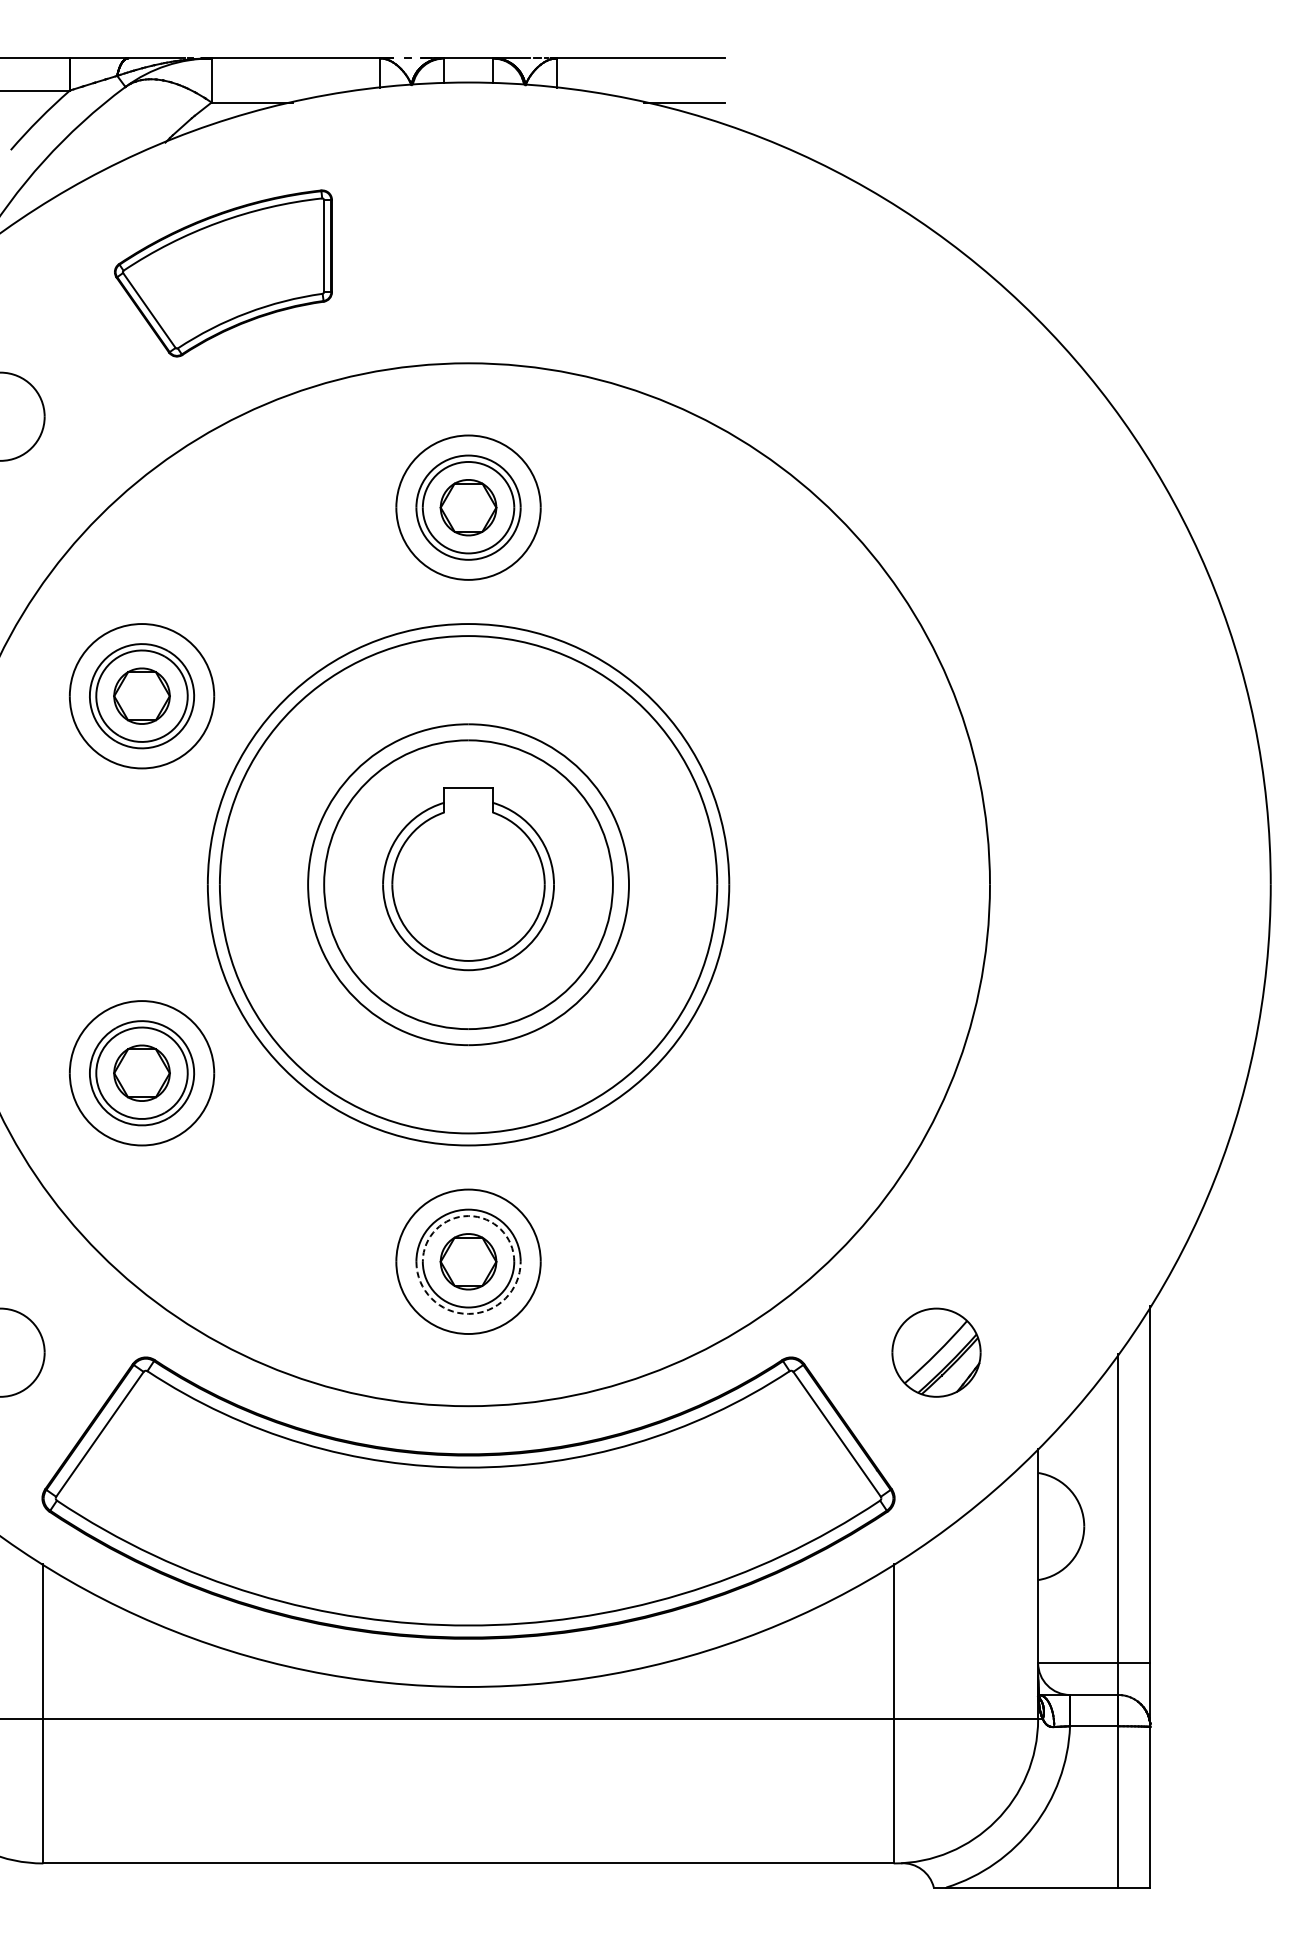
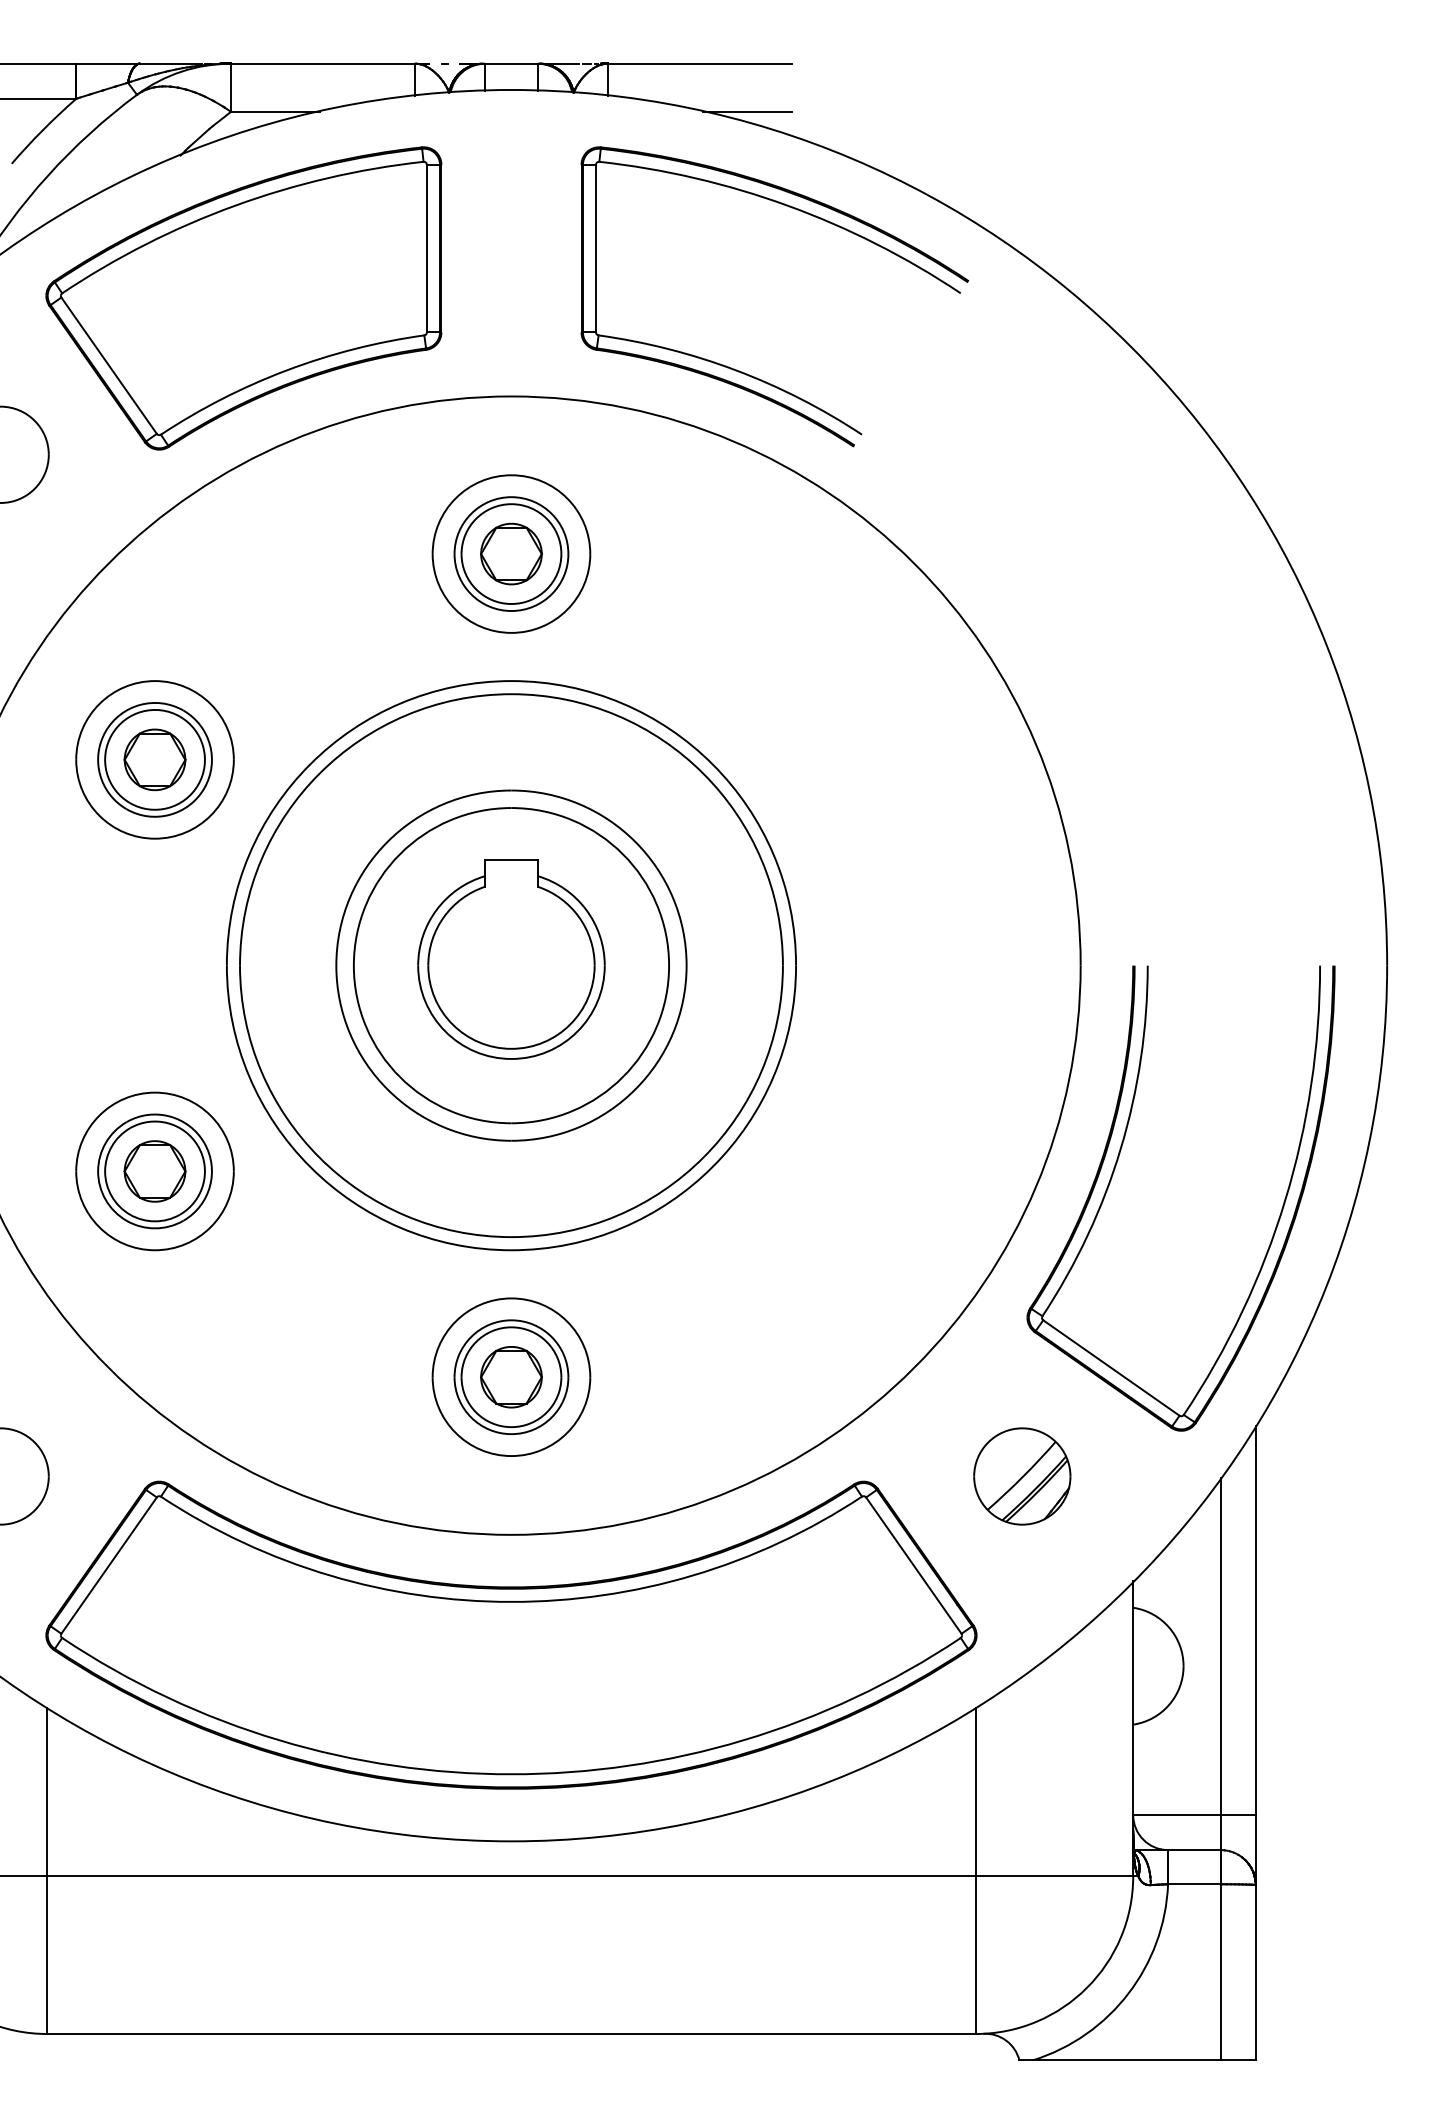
part: (223, 273) -> (243, 298), size x1.67
part: (680, 340) -> (742, 371), added
part: (1020, 1074) -> (1114, 1172), added
arc: (468, 1216) -> (511, 1327), dashed -> solid
arc: (468, 1314) -> (511, 1434), dashed -> solid

